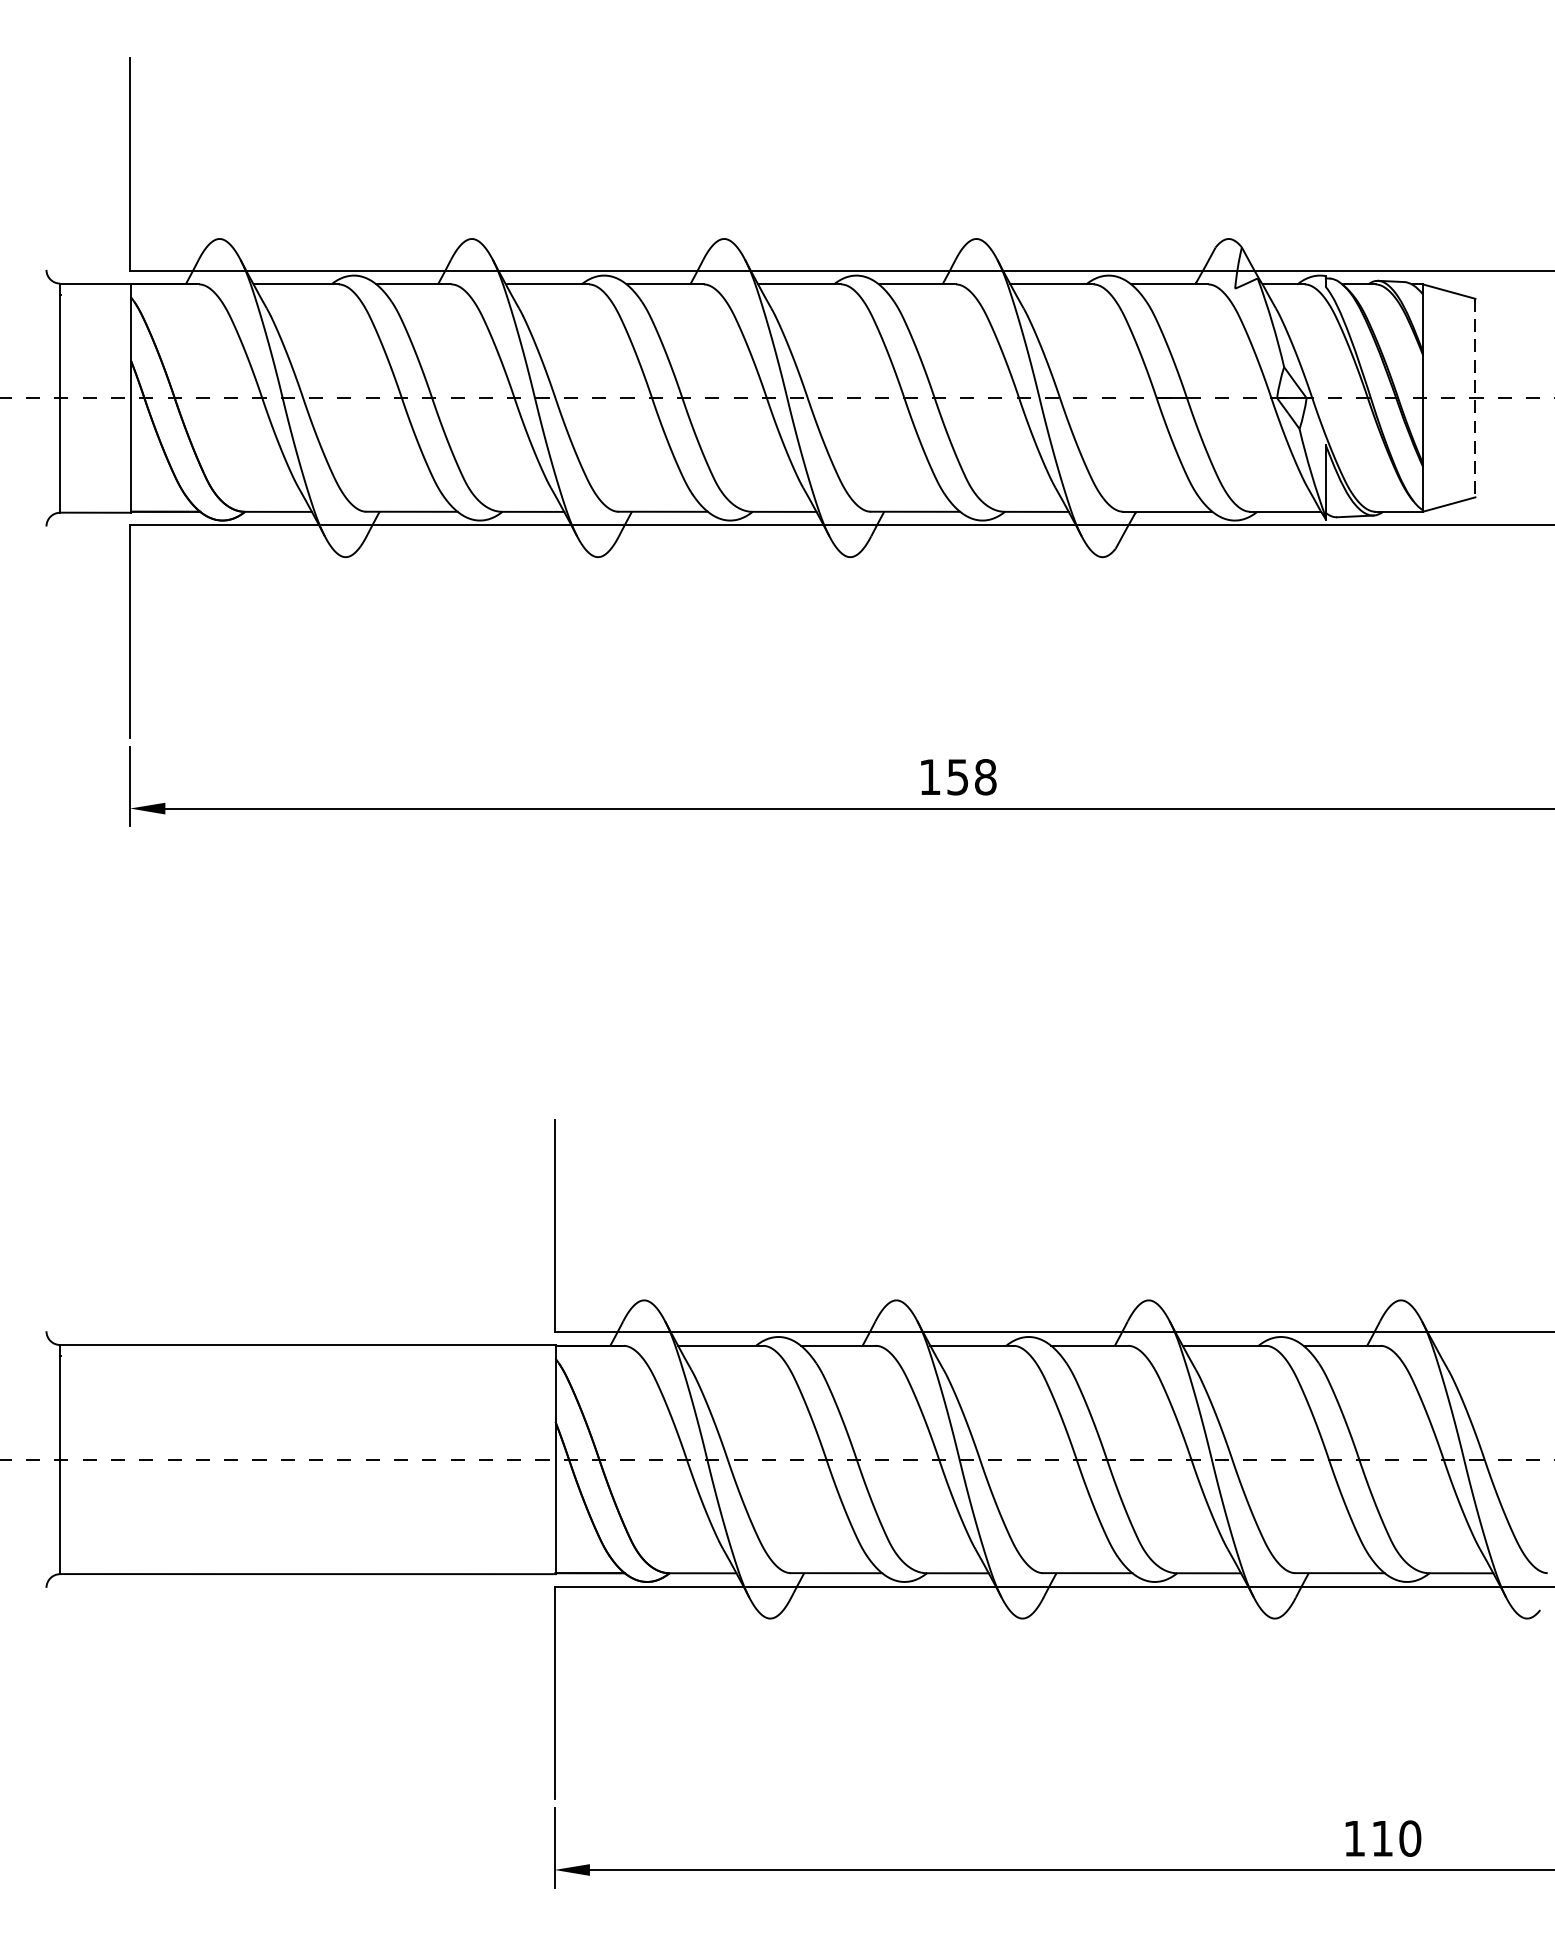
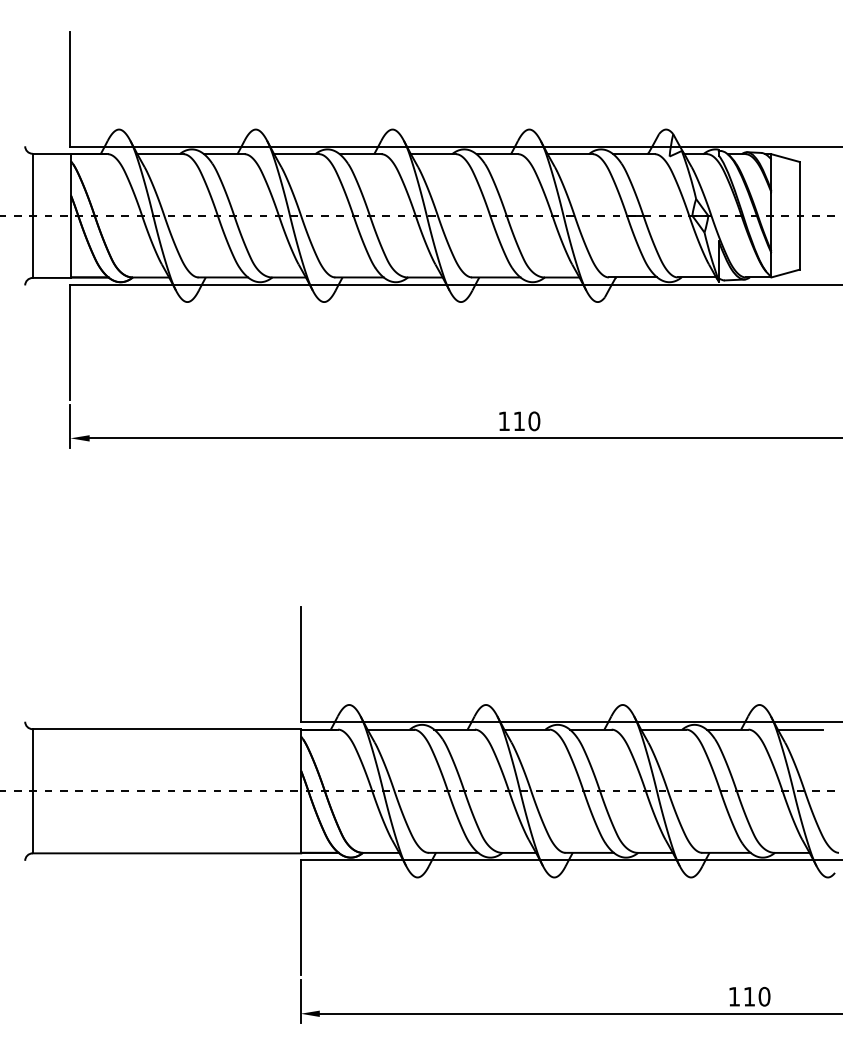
line: (1474, 397) -> (799, 215), dashed -> solid
text: (971, 777) -> (526, 421), 158 -> 110
line: (1476, 1345) -> (800, 729), added

